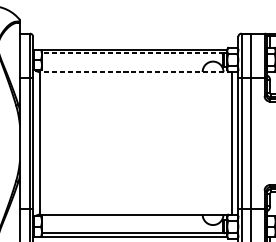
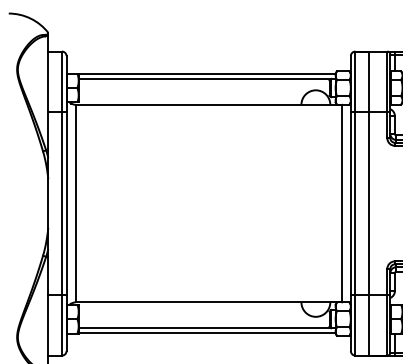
line: (132, 53) -> (204, 78), dashed -> solid
line: (135, 71) -> (208, 104), dashed -> solid

